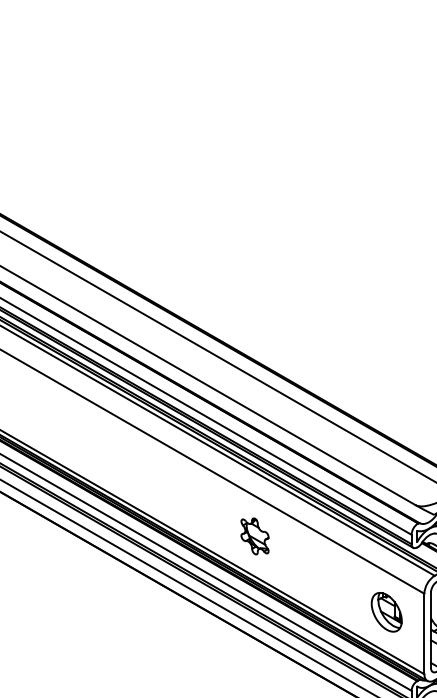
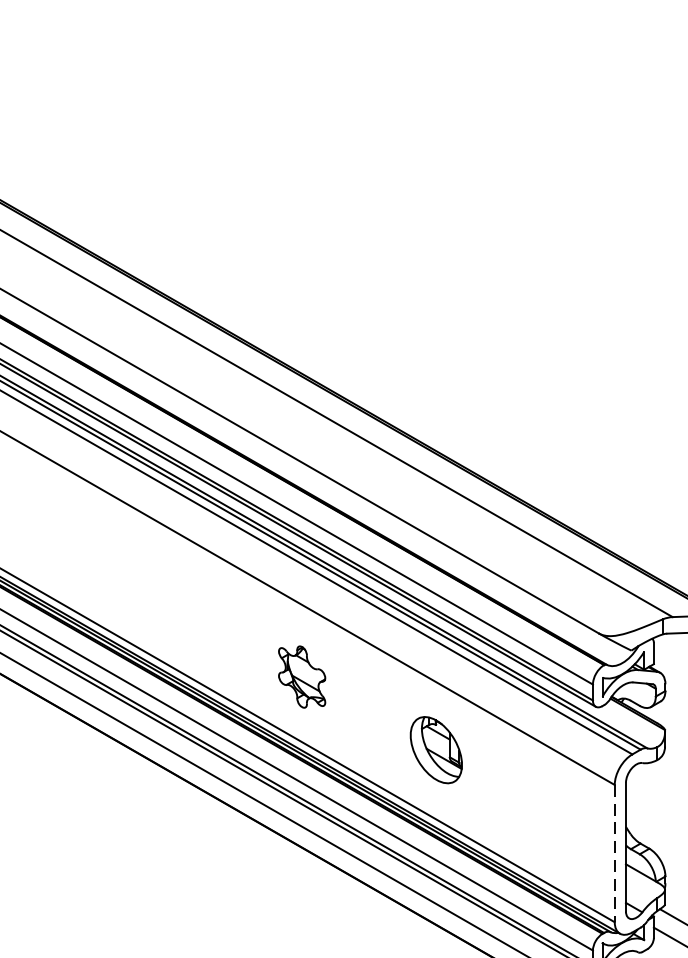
part: (254, 536) -> (301, 677), moved
part: (386, 612) -> (435, 750), moved
line: (424, 634) -> (614, 854), solid -> dashed

